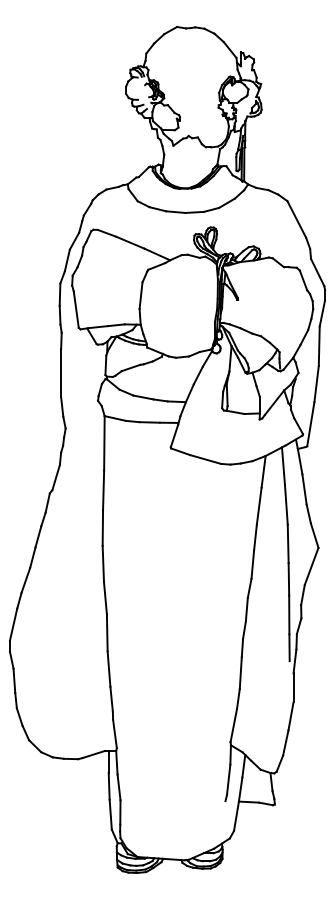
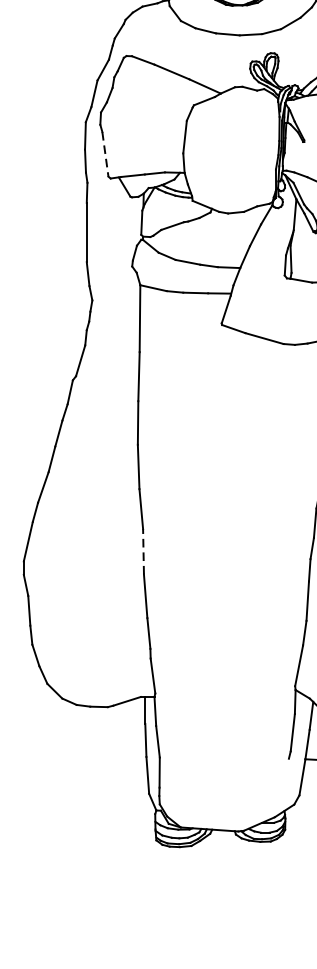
line: (76, 310) -> (105, 155), solid -> dashed
line: (107, 632) -> (143, 551), solid -> dashed

